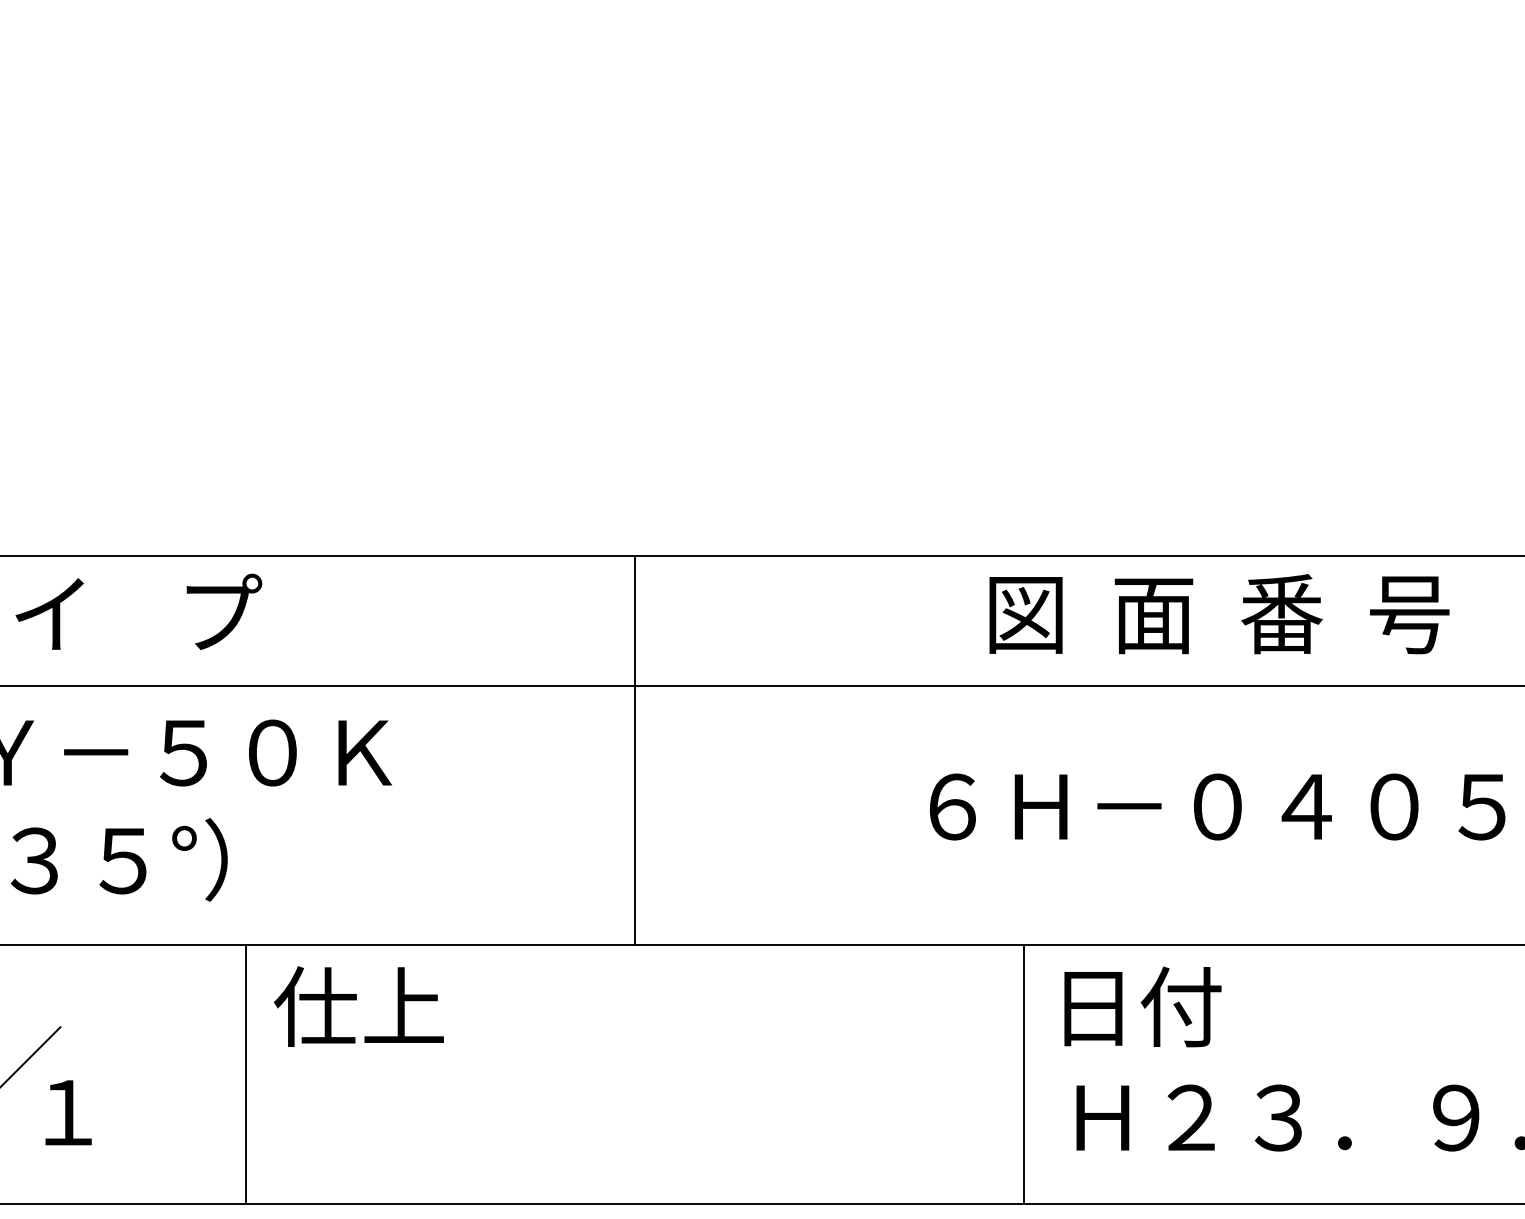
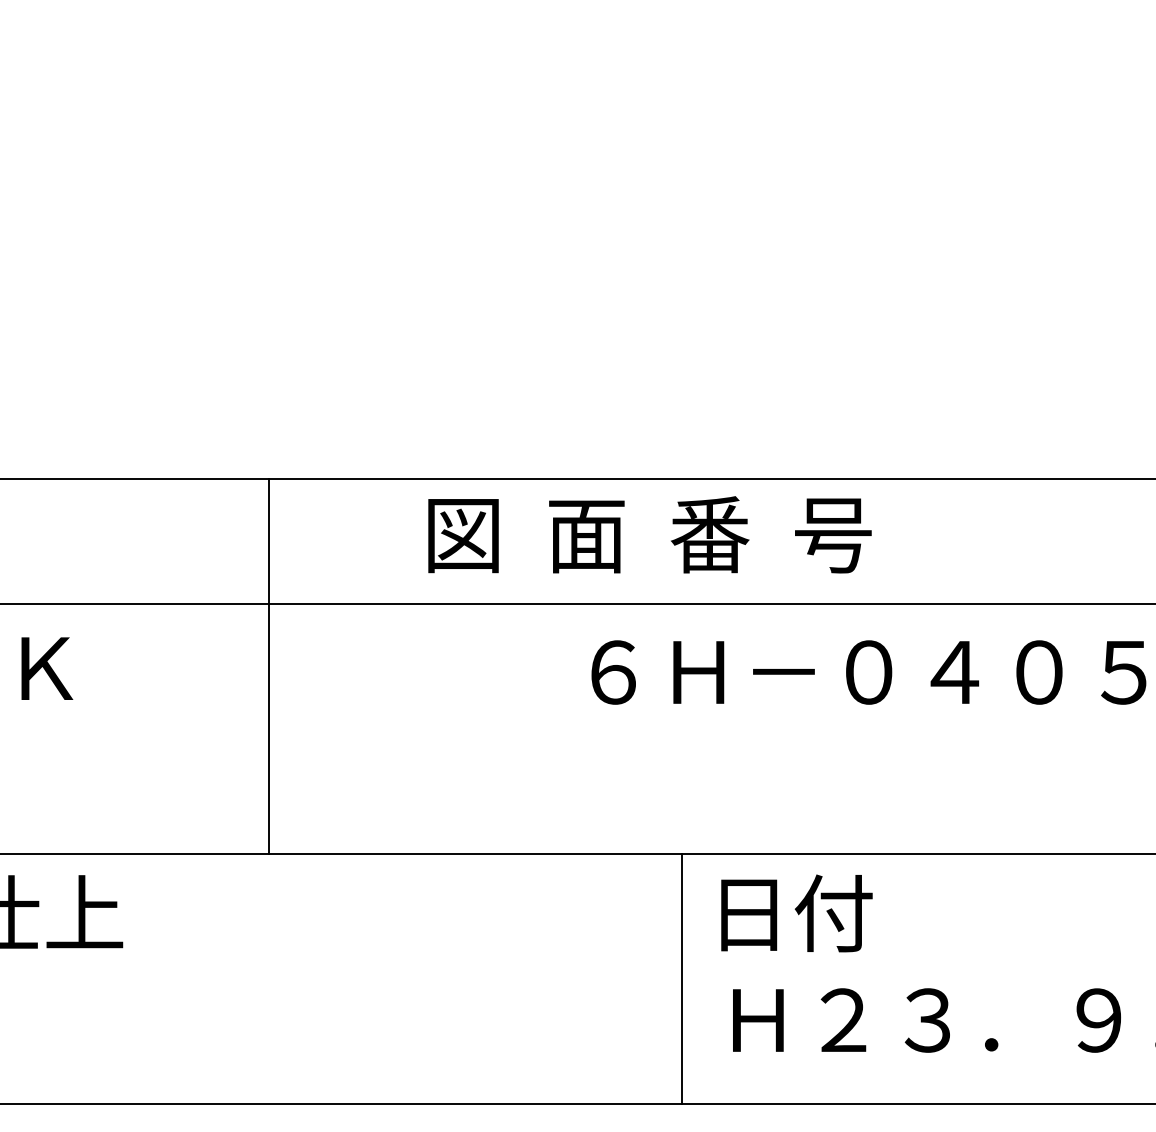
text: (1219, 614) -> (649, 535), moved
line: (634, 750) -> (268, 666), moved
text: (1217, 806) -> (868, 672), moved

